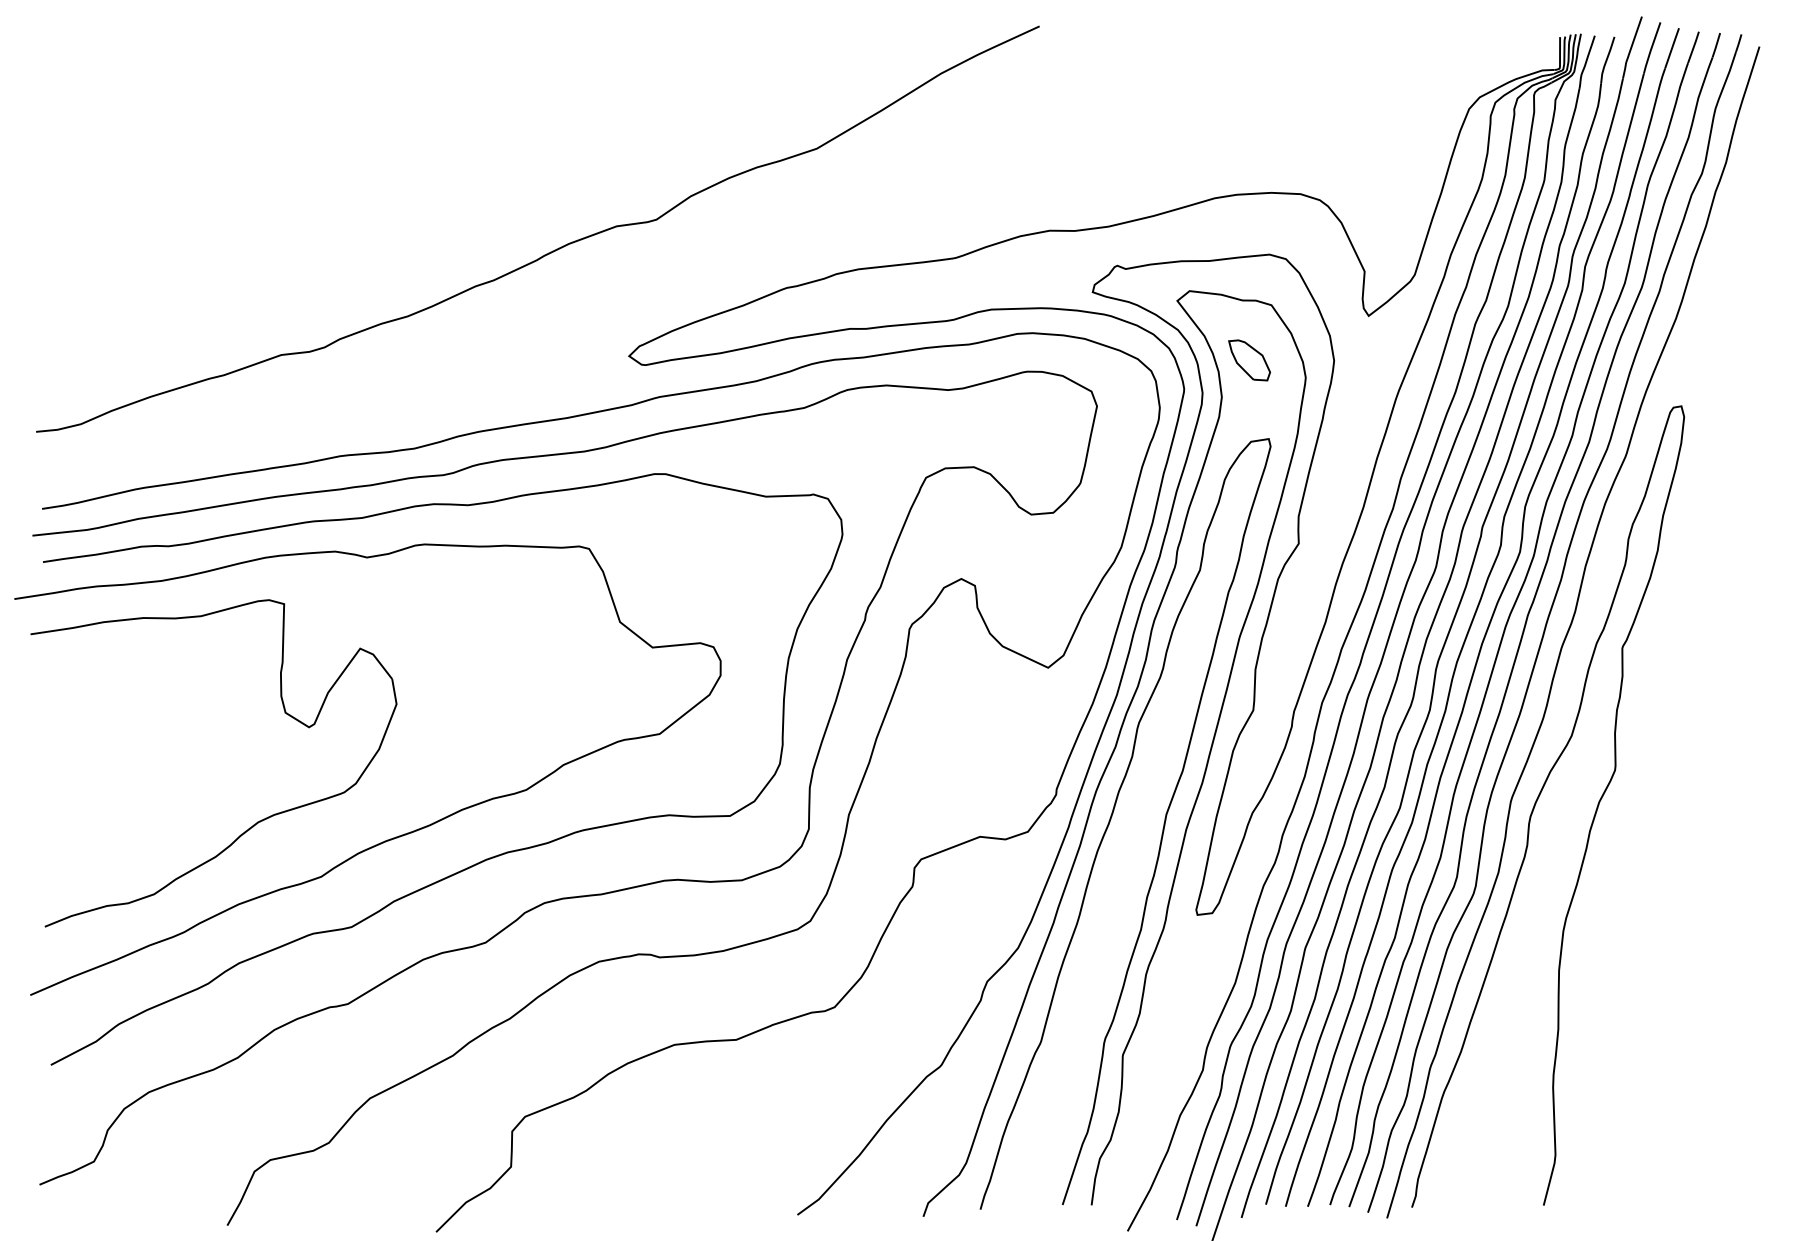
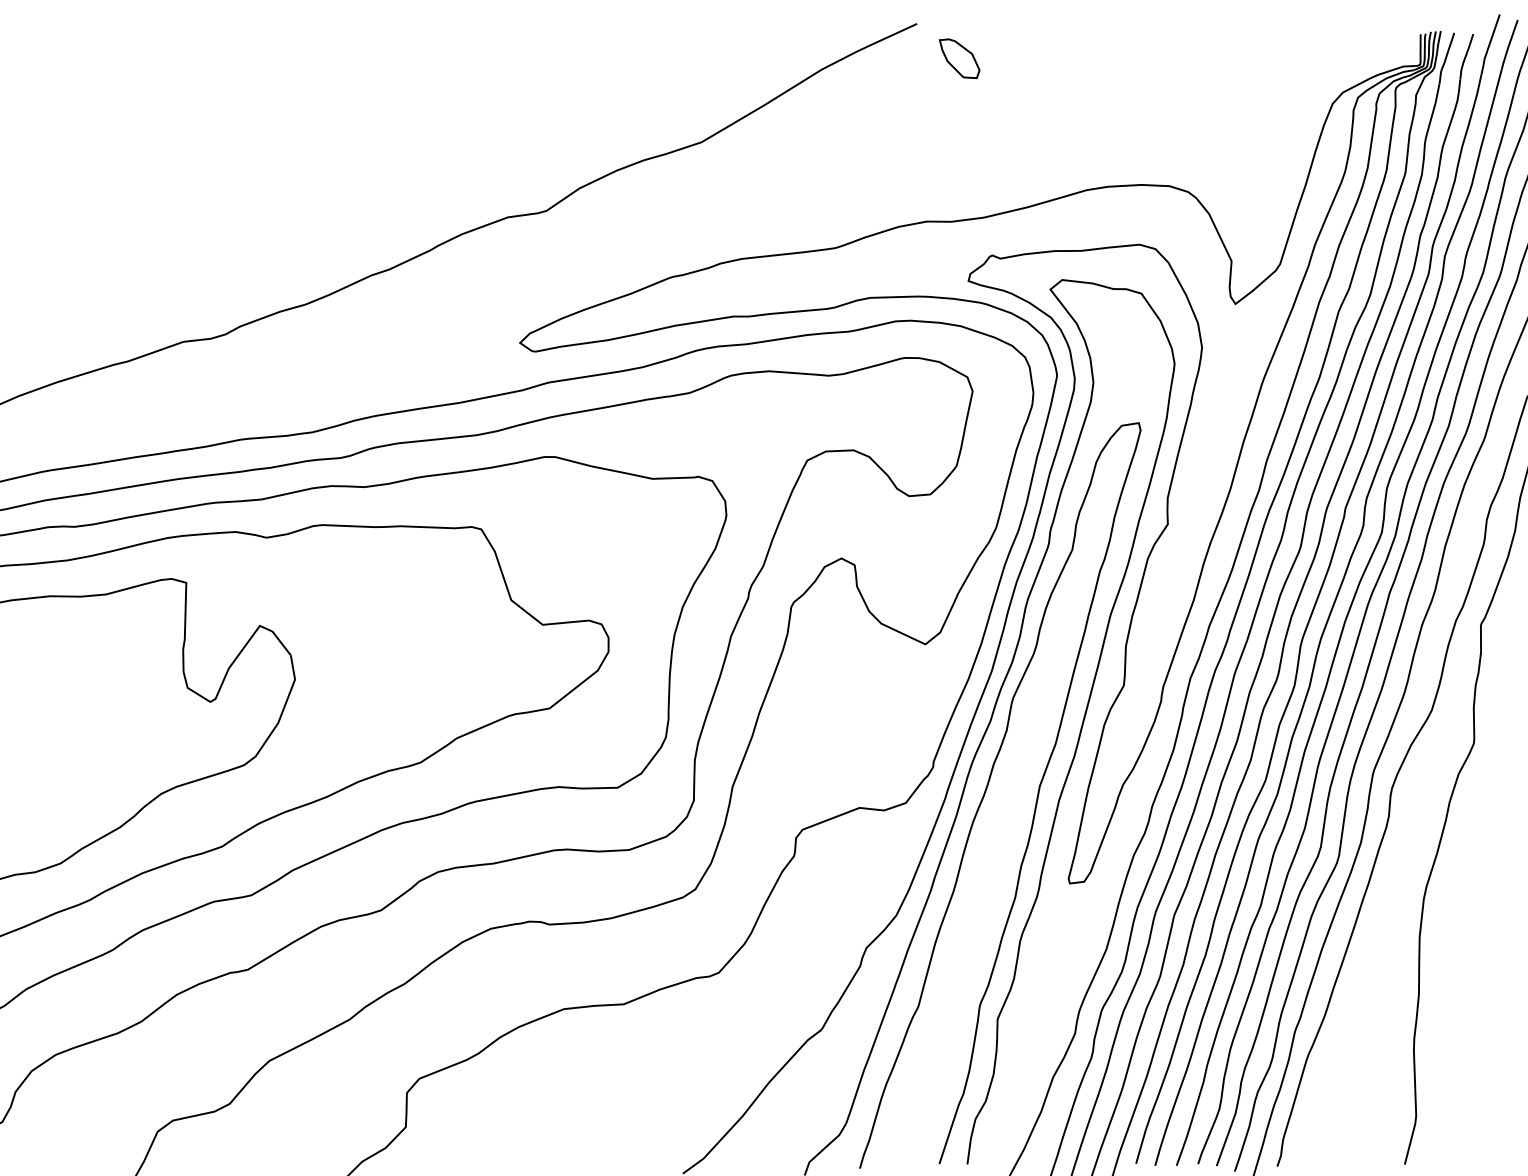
part: (1249, 360) -> (959, 58), moved

